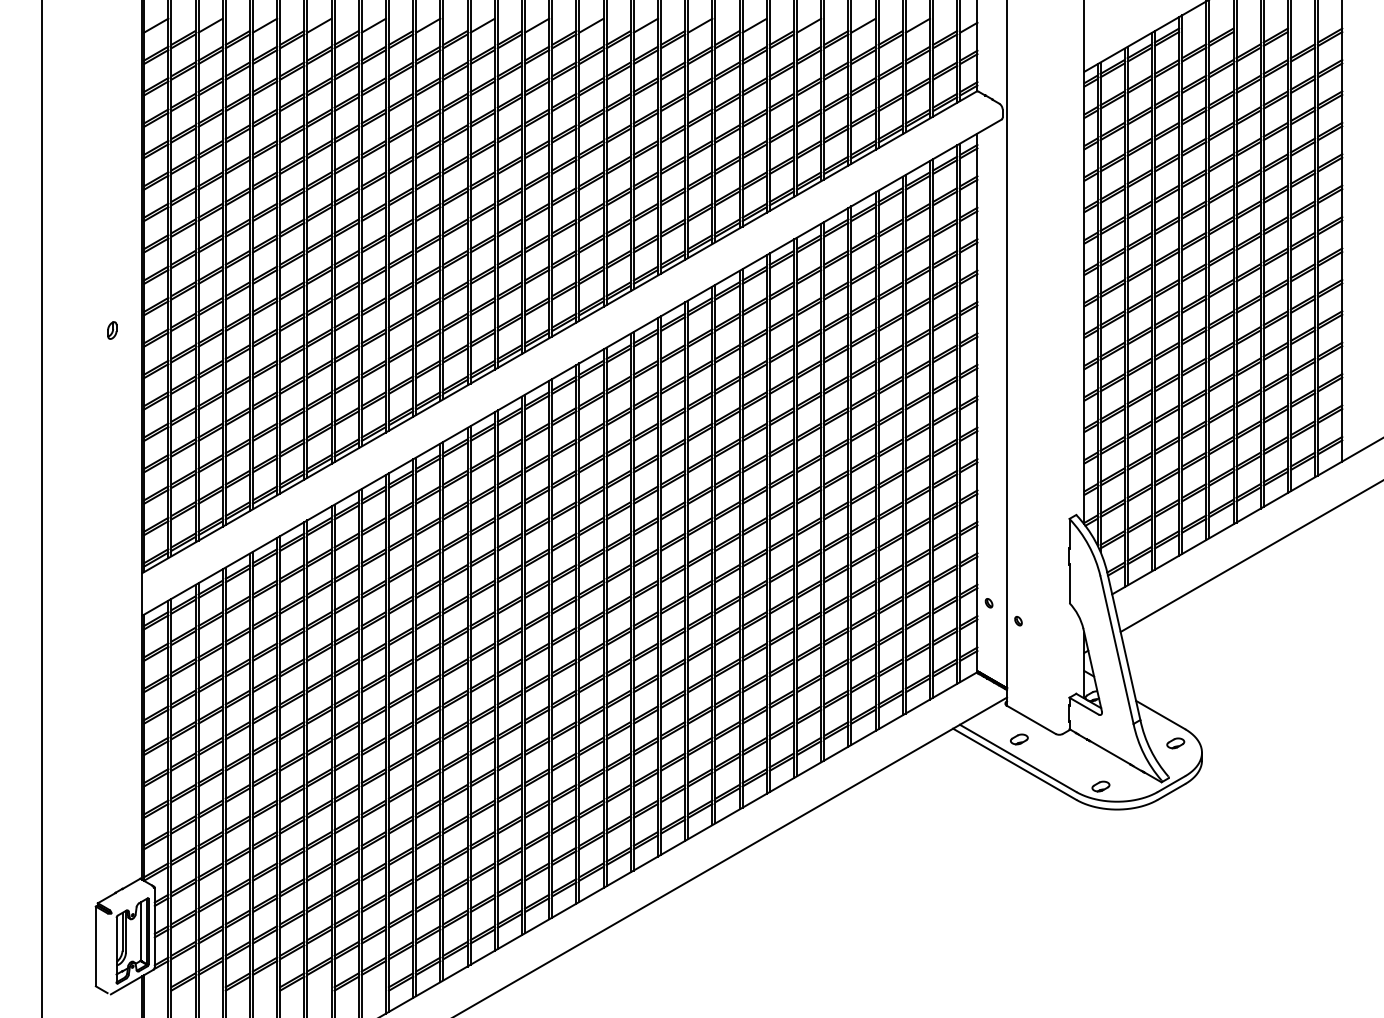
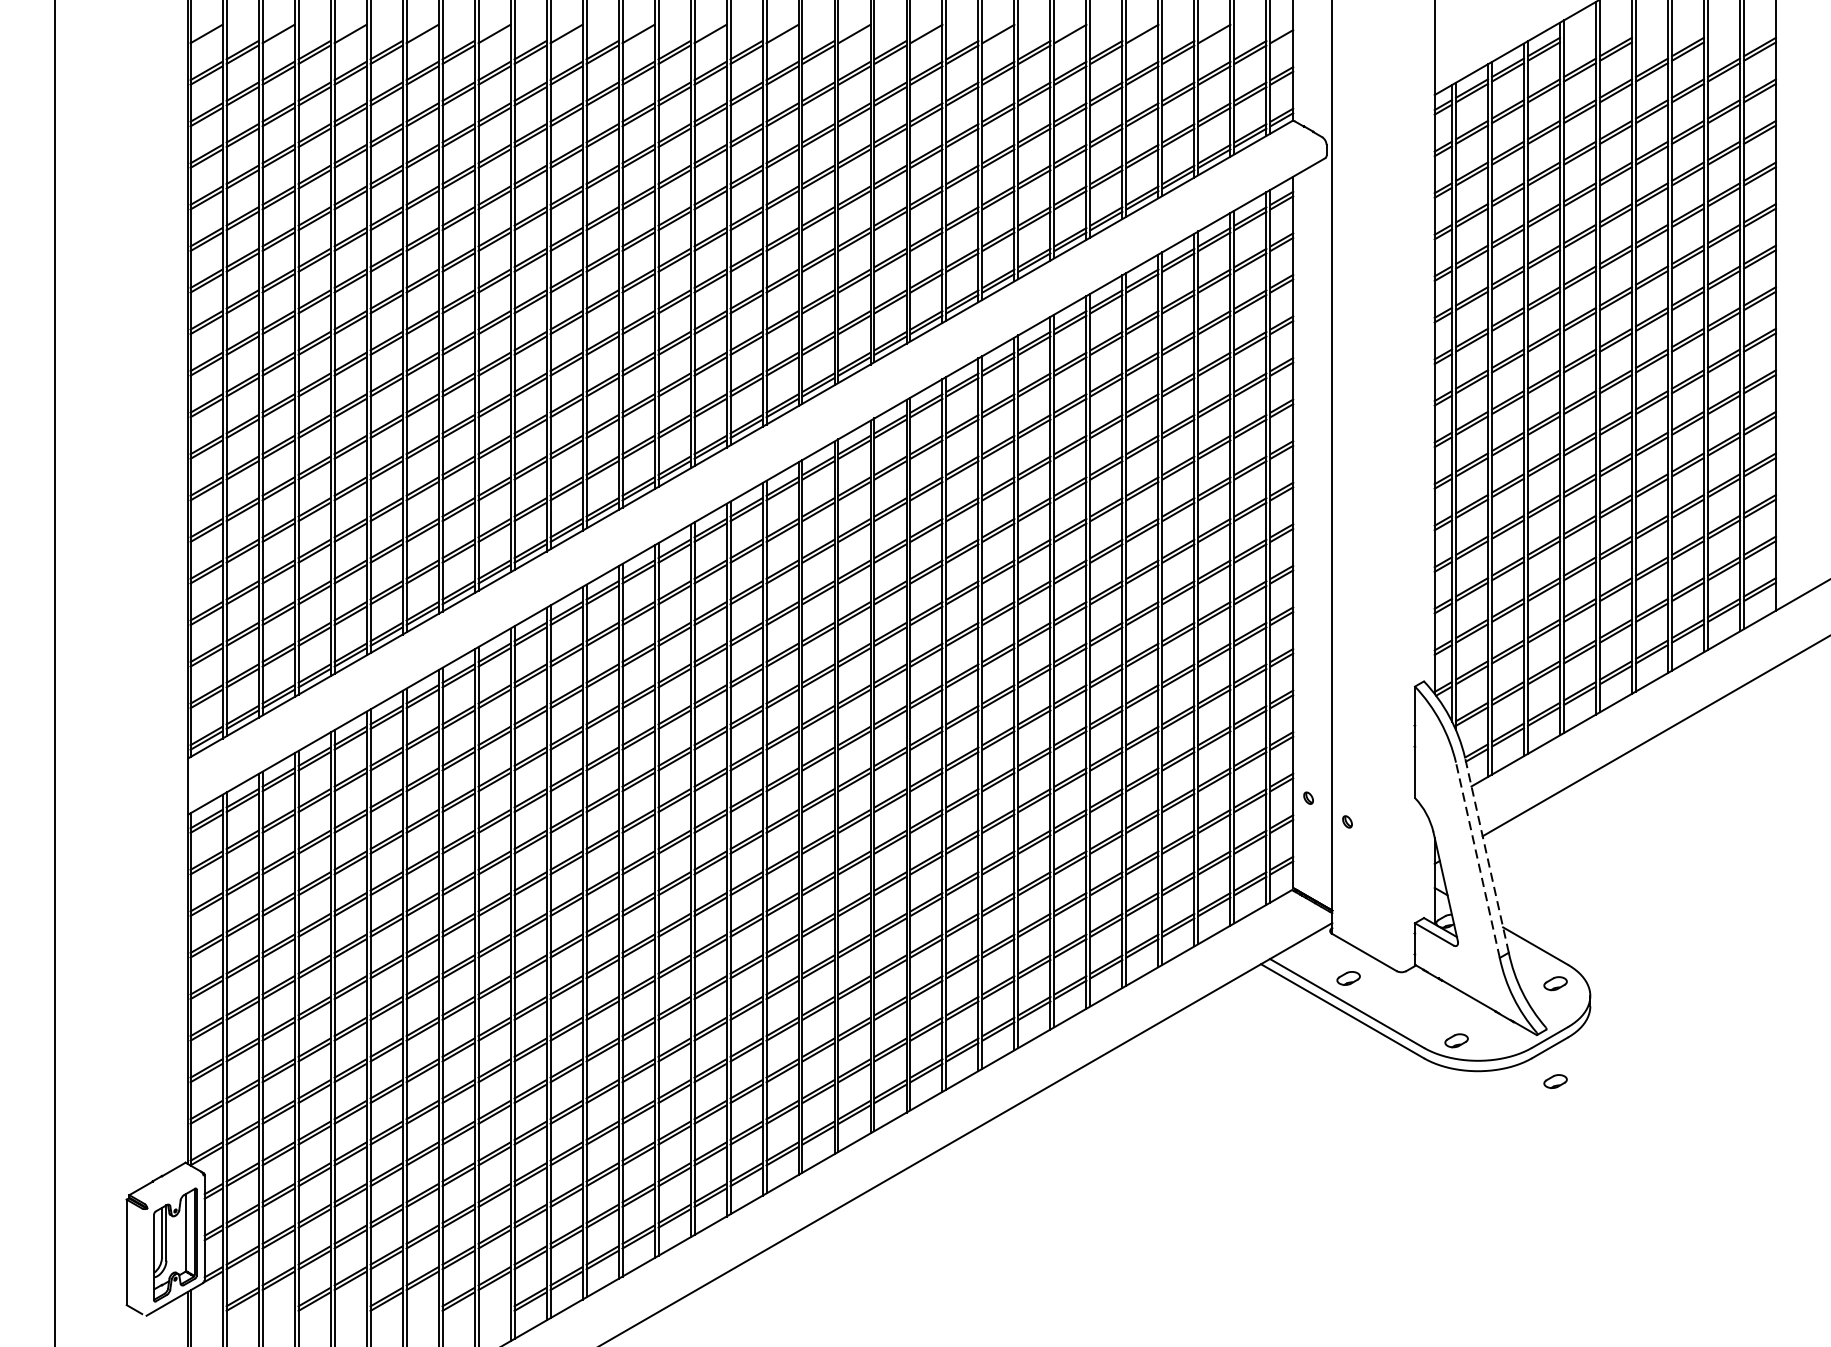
part: (112, 330) -> (148, 437), removed
line: (1123, 646) -> (1486, 855), solid -> dashed
line: (1117, 650) -> (1478, 860), solid -> dashed
part: (1175, 817) -> (1555, 1081), added

